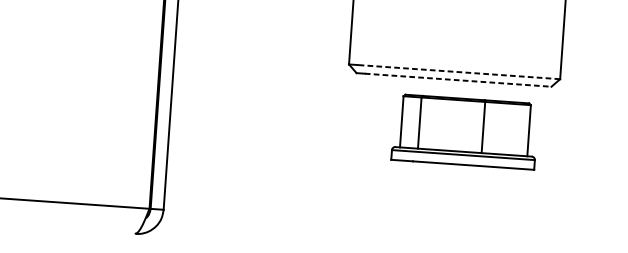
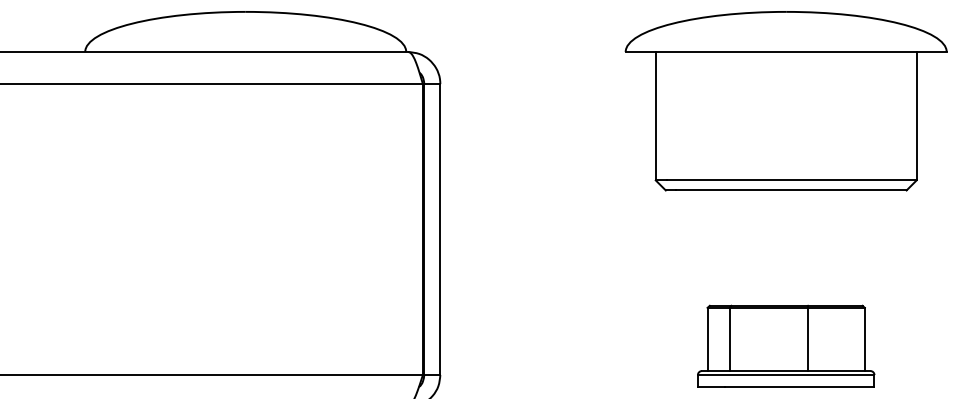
line: (458, 72) -> (791, 180), dashed -> solid
line: (458, 80) -> (791, 190), dashed -> solid
part: (465, 131) -> (786, 345), moved

